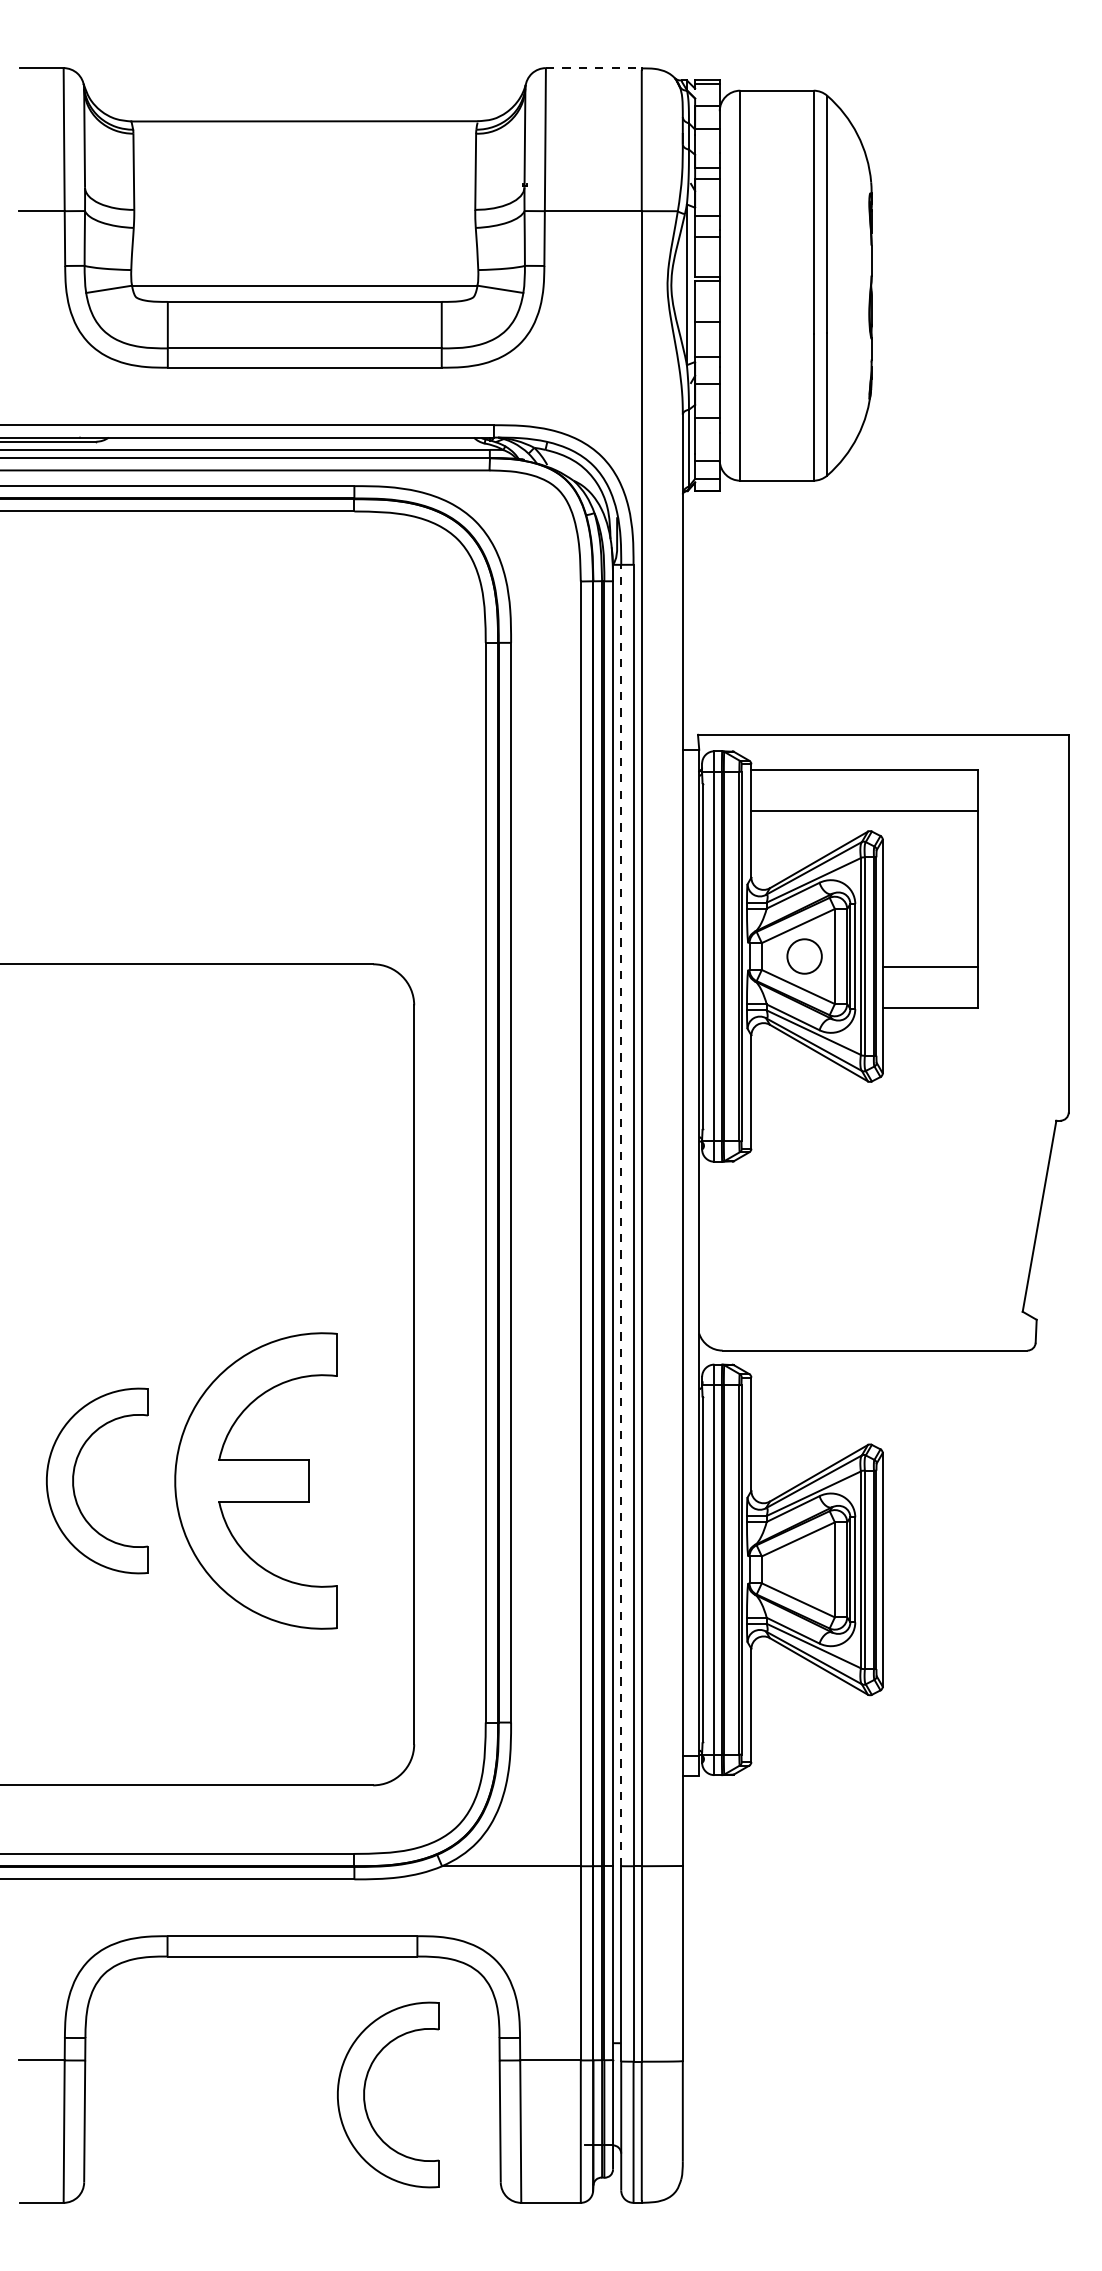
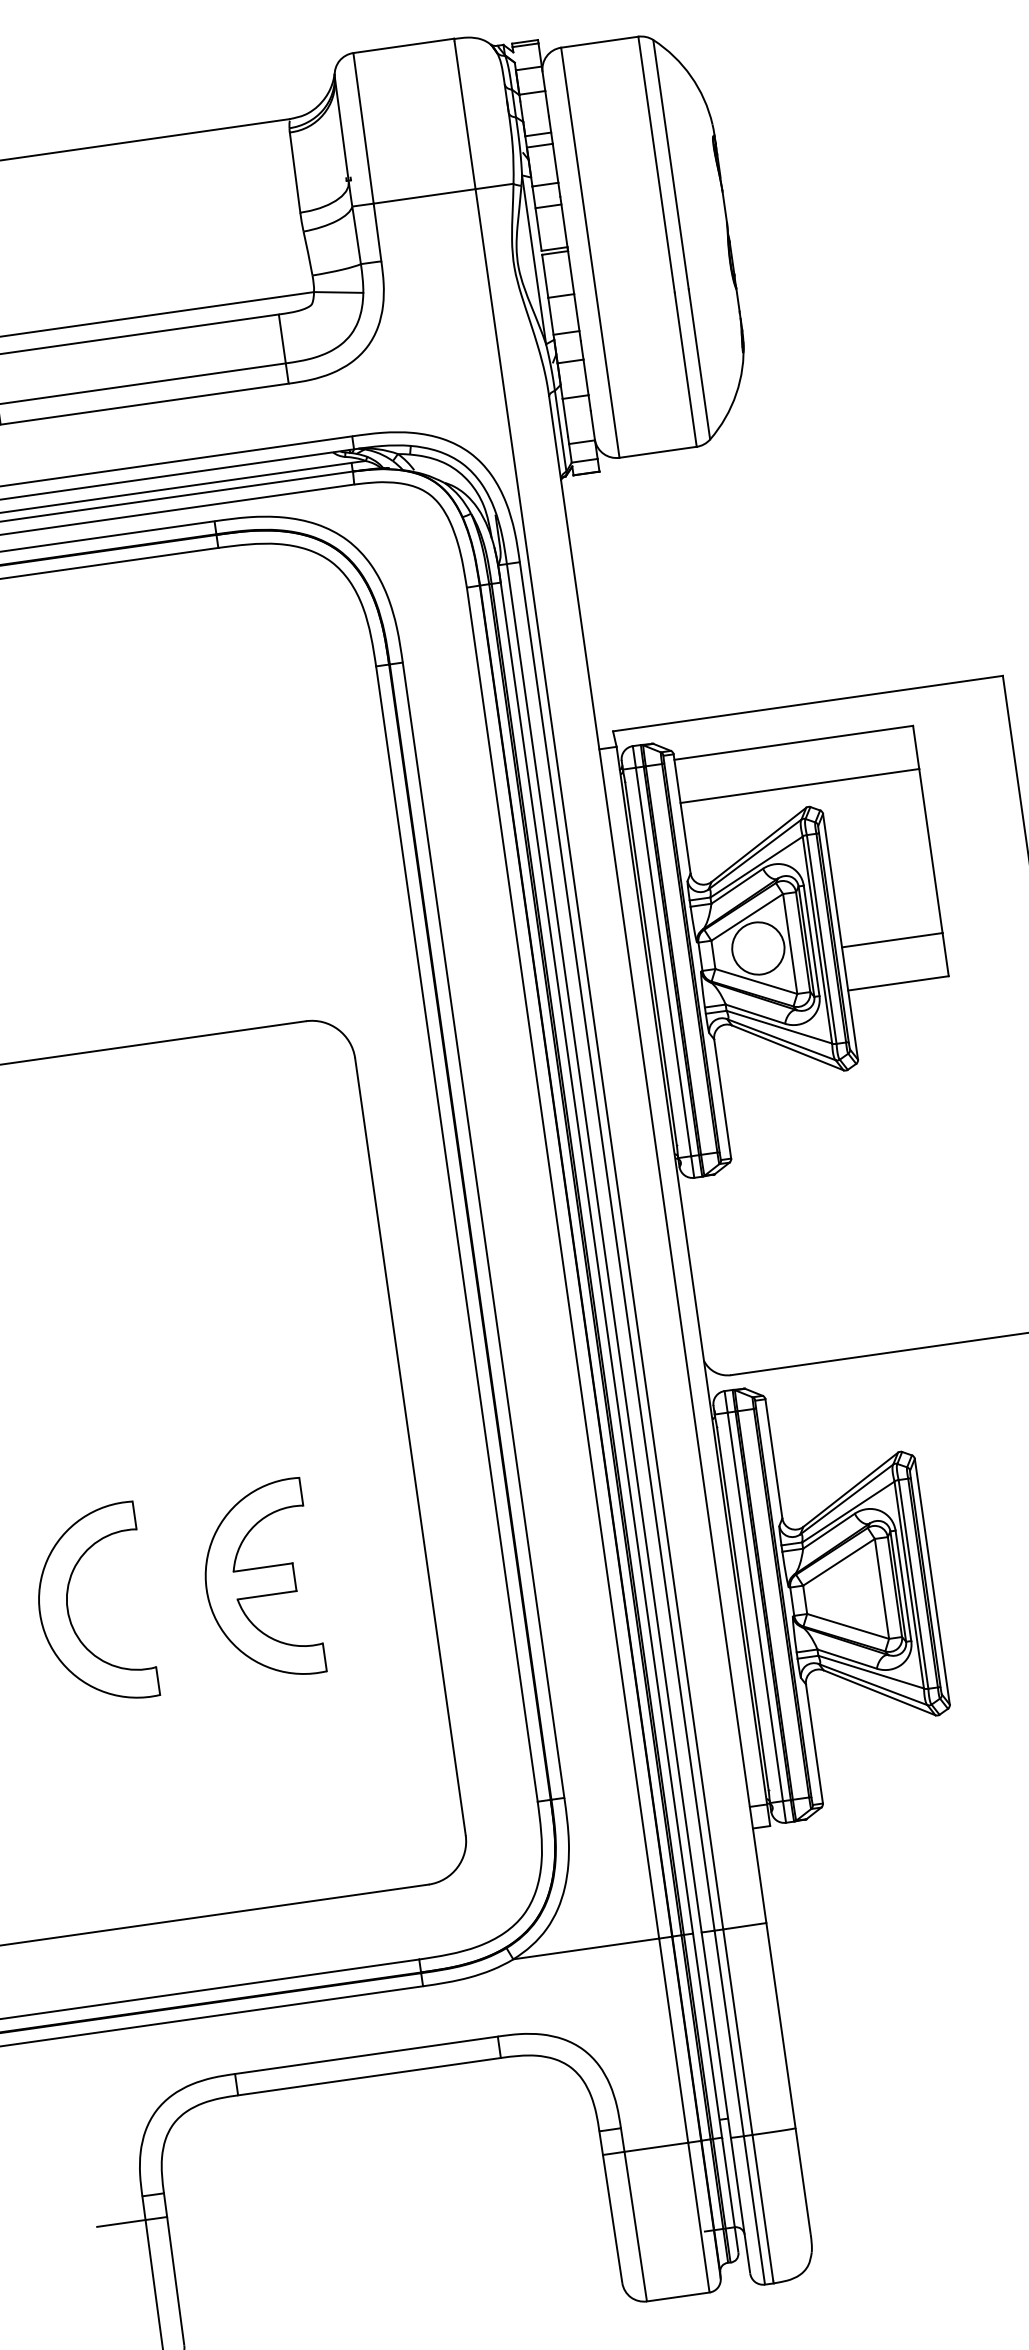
line: (593, 68) -> (403, 46), dashed -> solid
circle: (804, 956) -> (758, 948), size x1.43
line: (621, 1215) -> (604, 1248), dashed -> solid
part: (255, 1480) -> (259, 1581), size x0.62
part: (365, 2090) -> (466, 2206), removed

